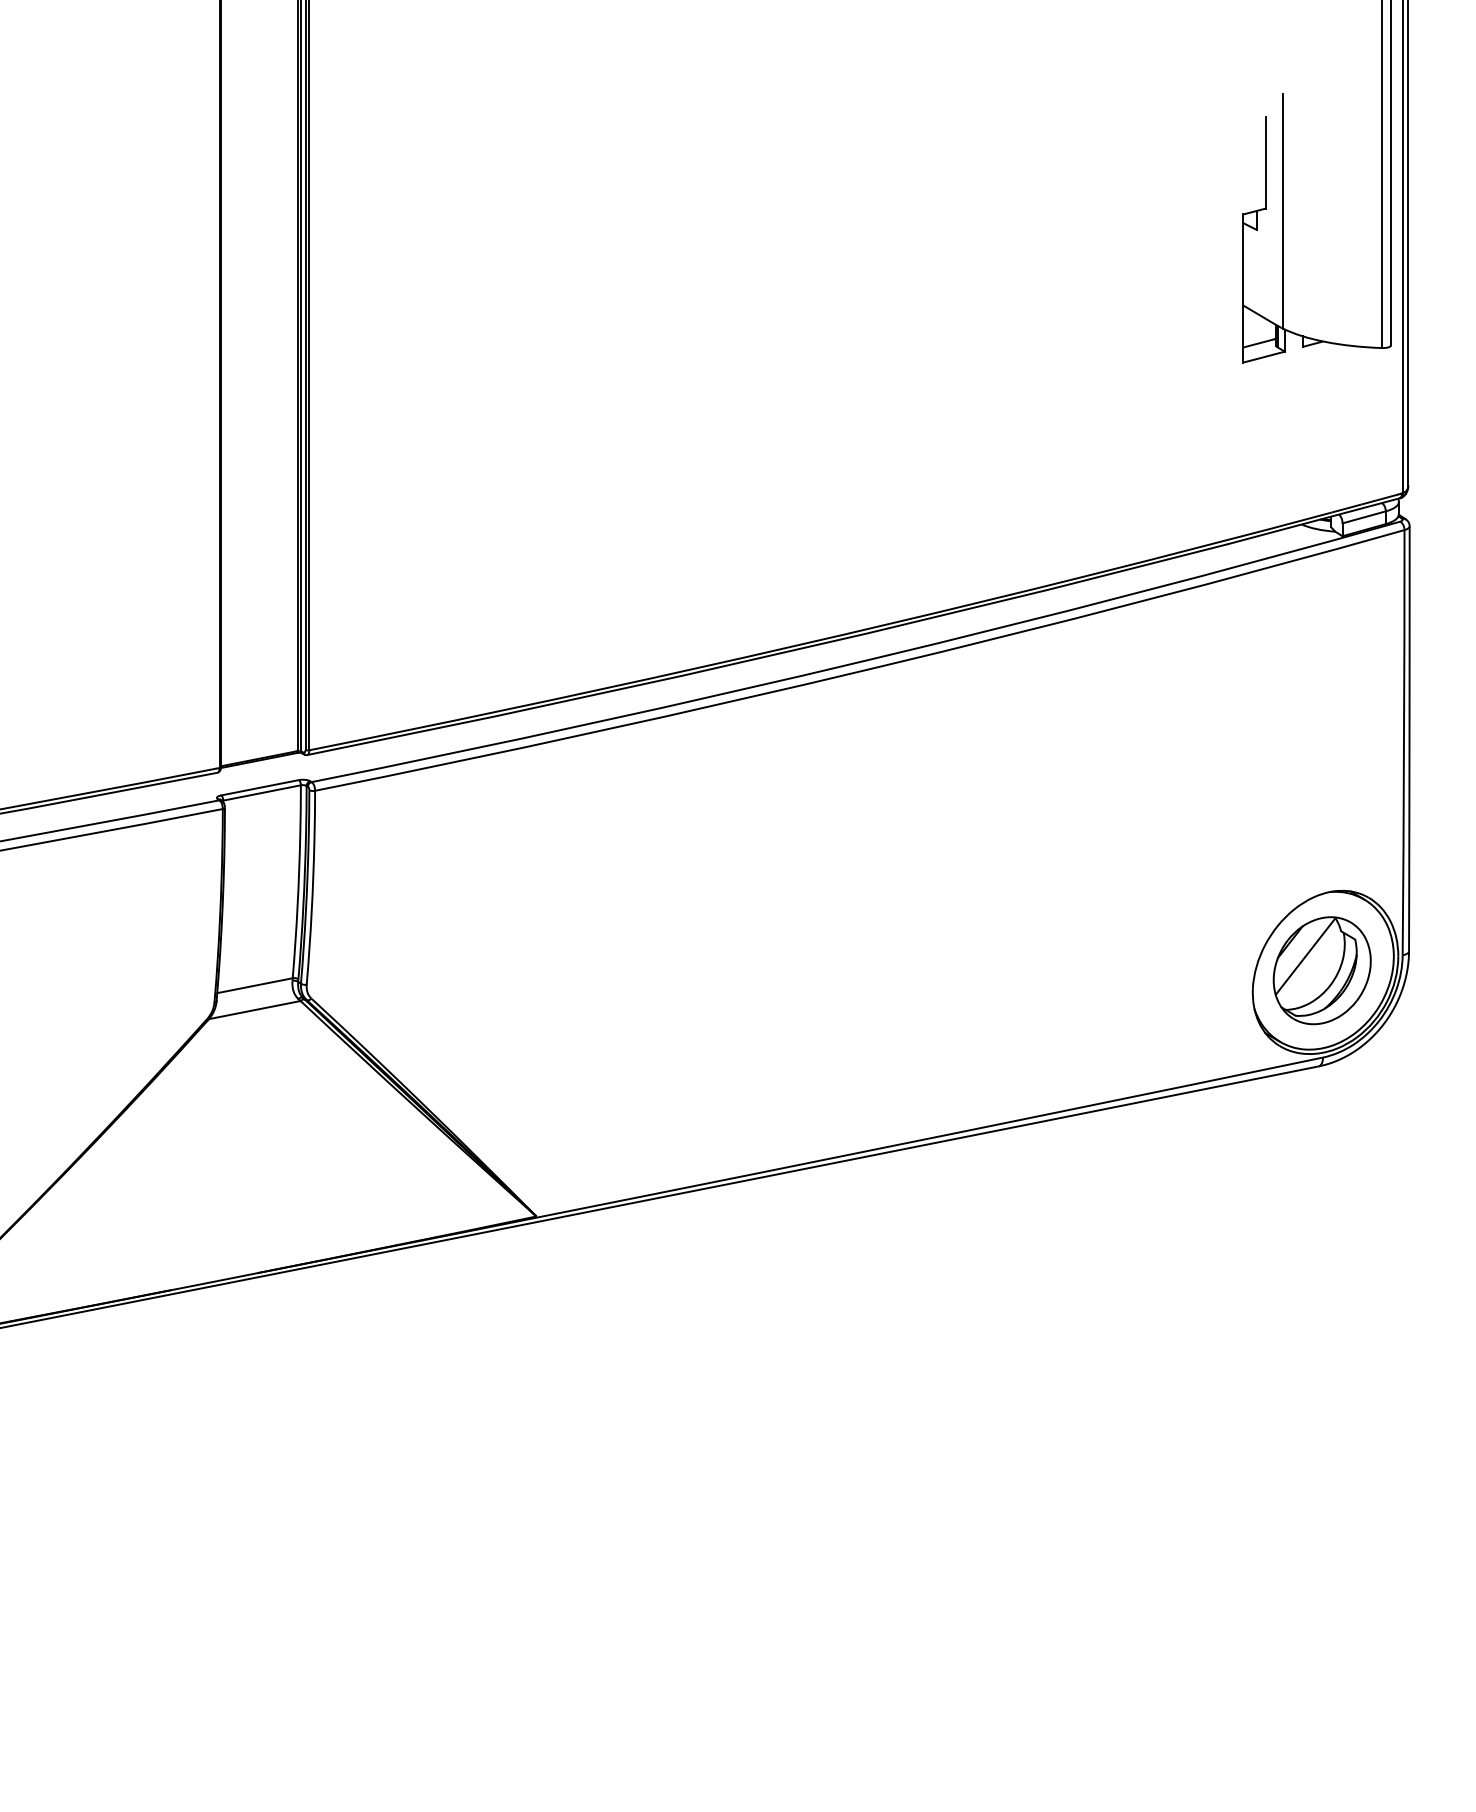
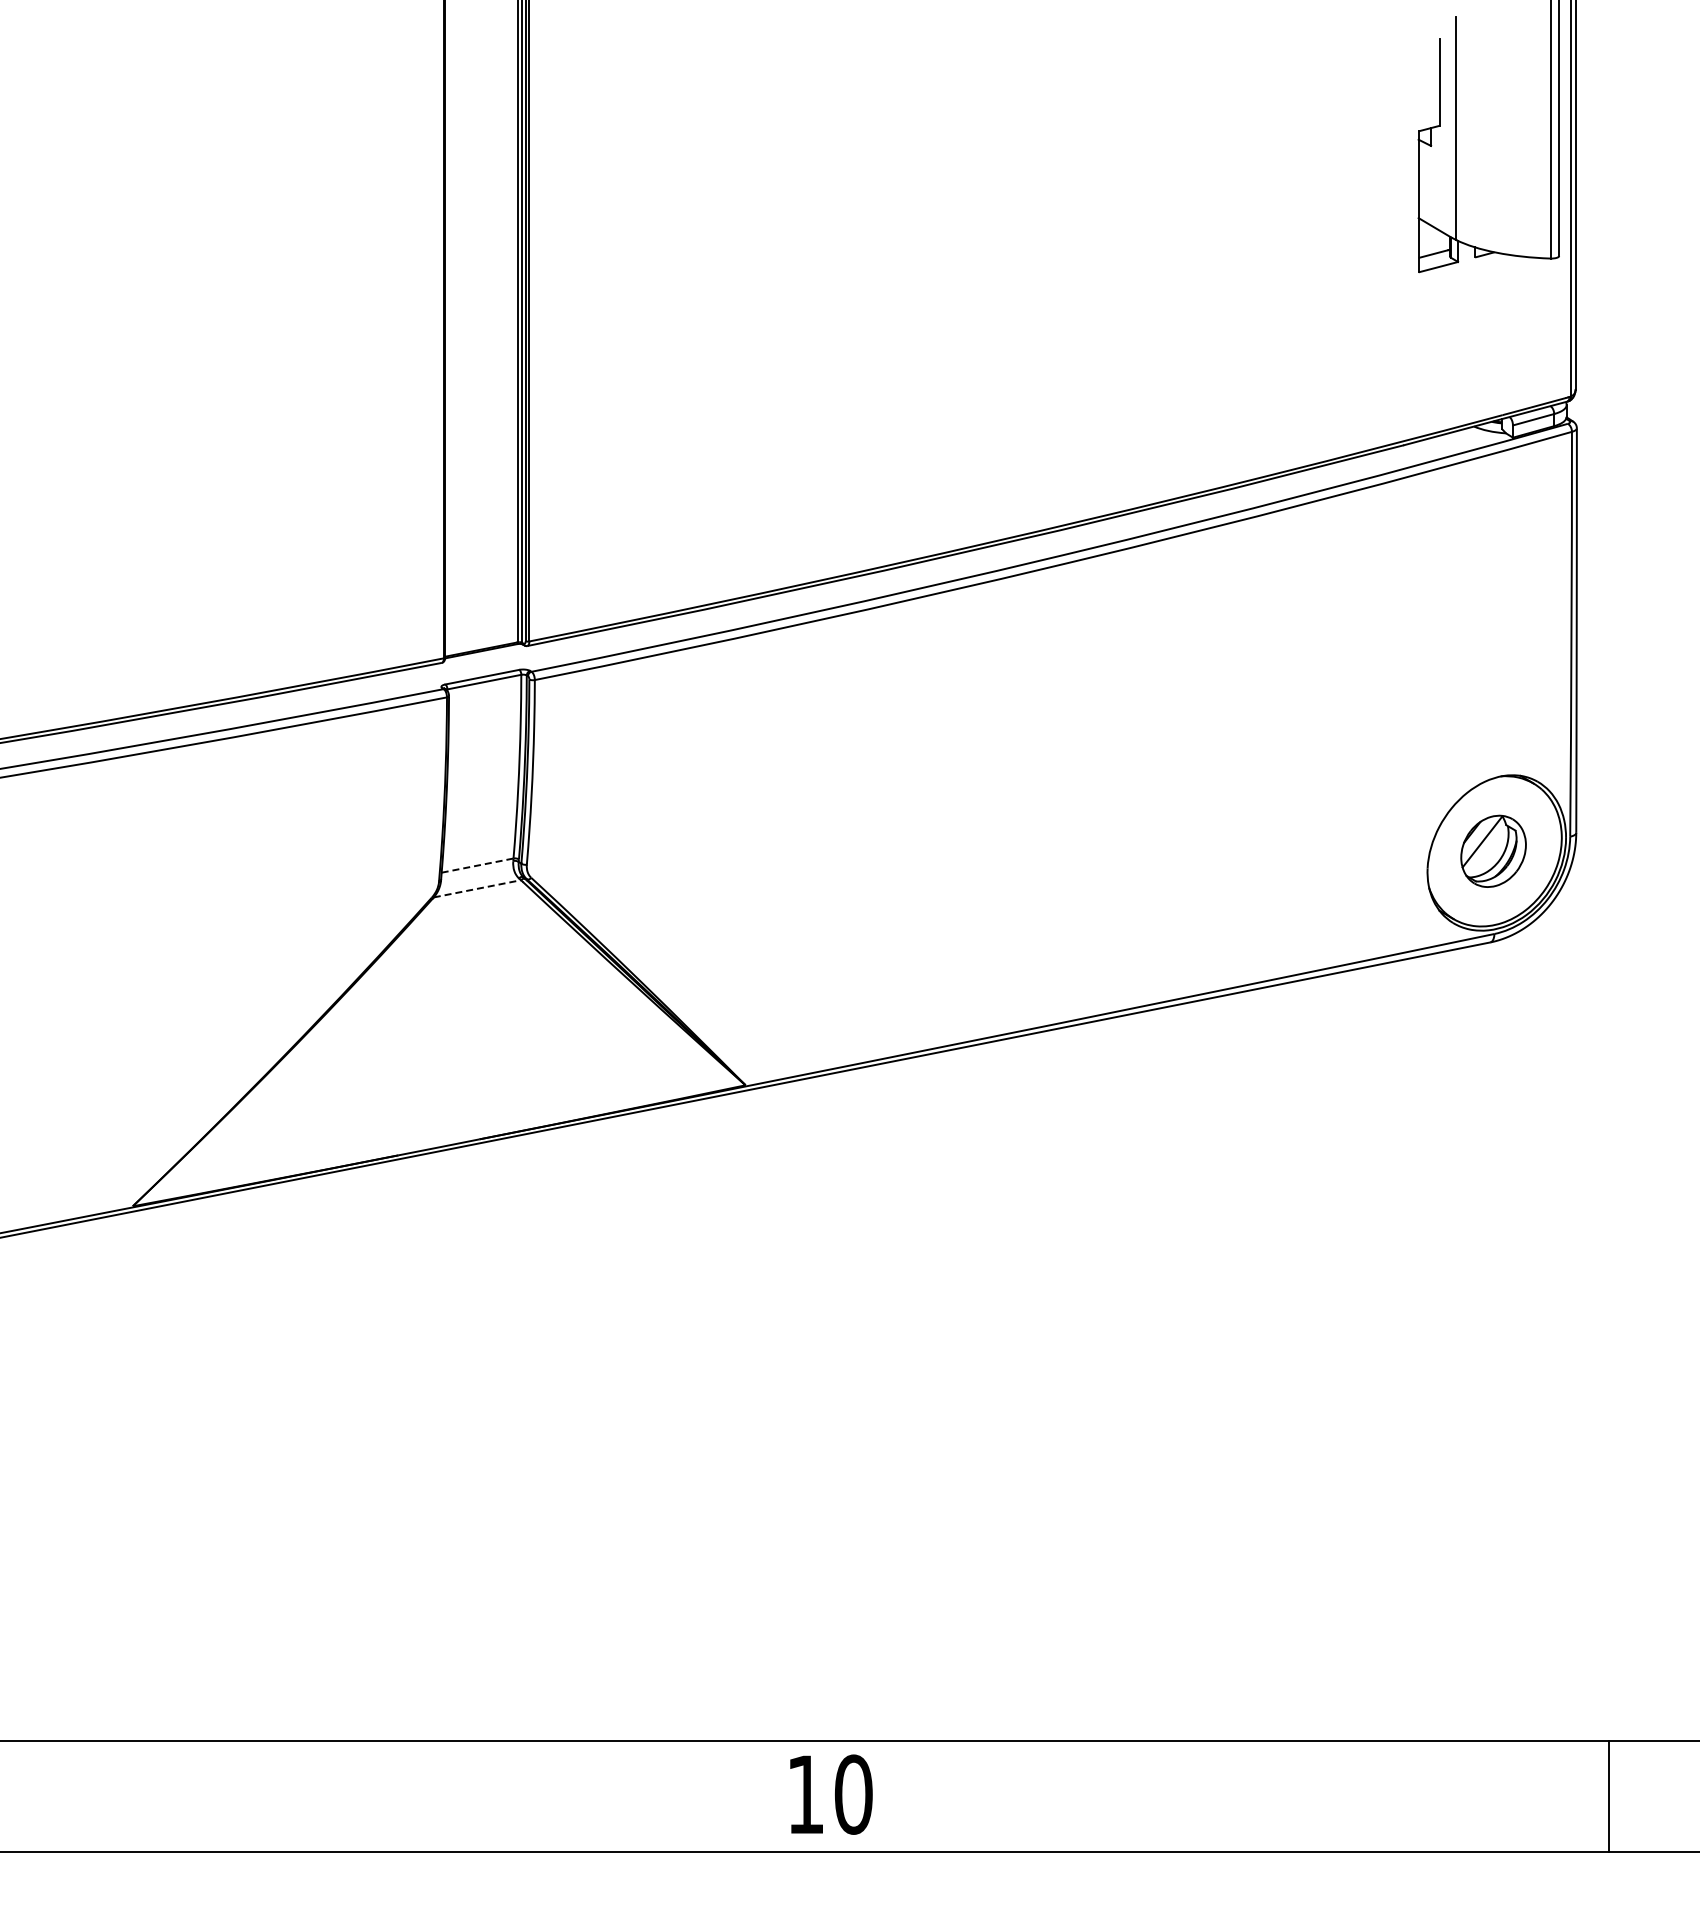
part: (1322, 970) -> (1493, 851), size x0.7
line: (254, 985) -> (477, 865), solid -> dashed
line: (254, 1009) -> (477, 888), solid -> dashed

